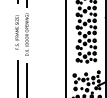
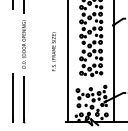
text: (16, 32) -> (53, 51), moved

